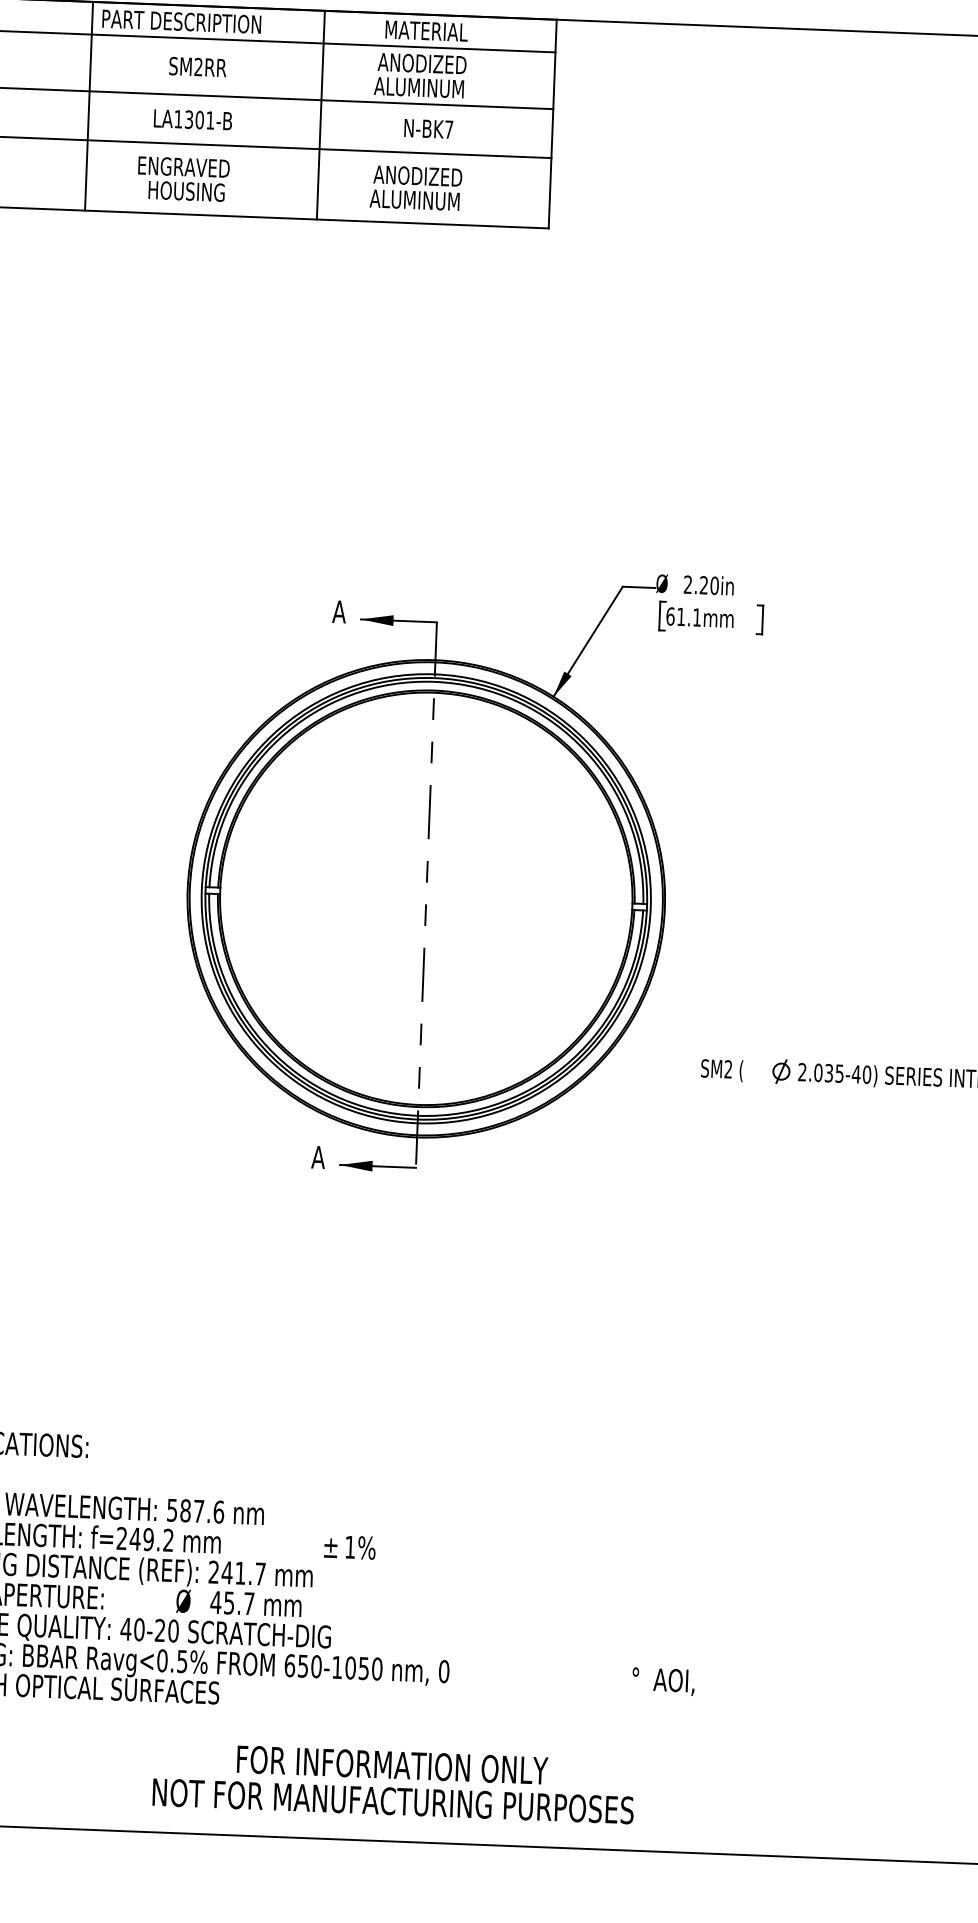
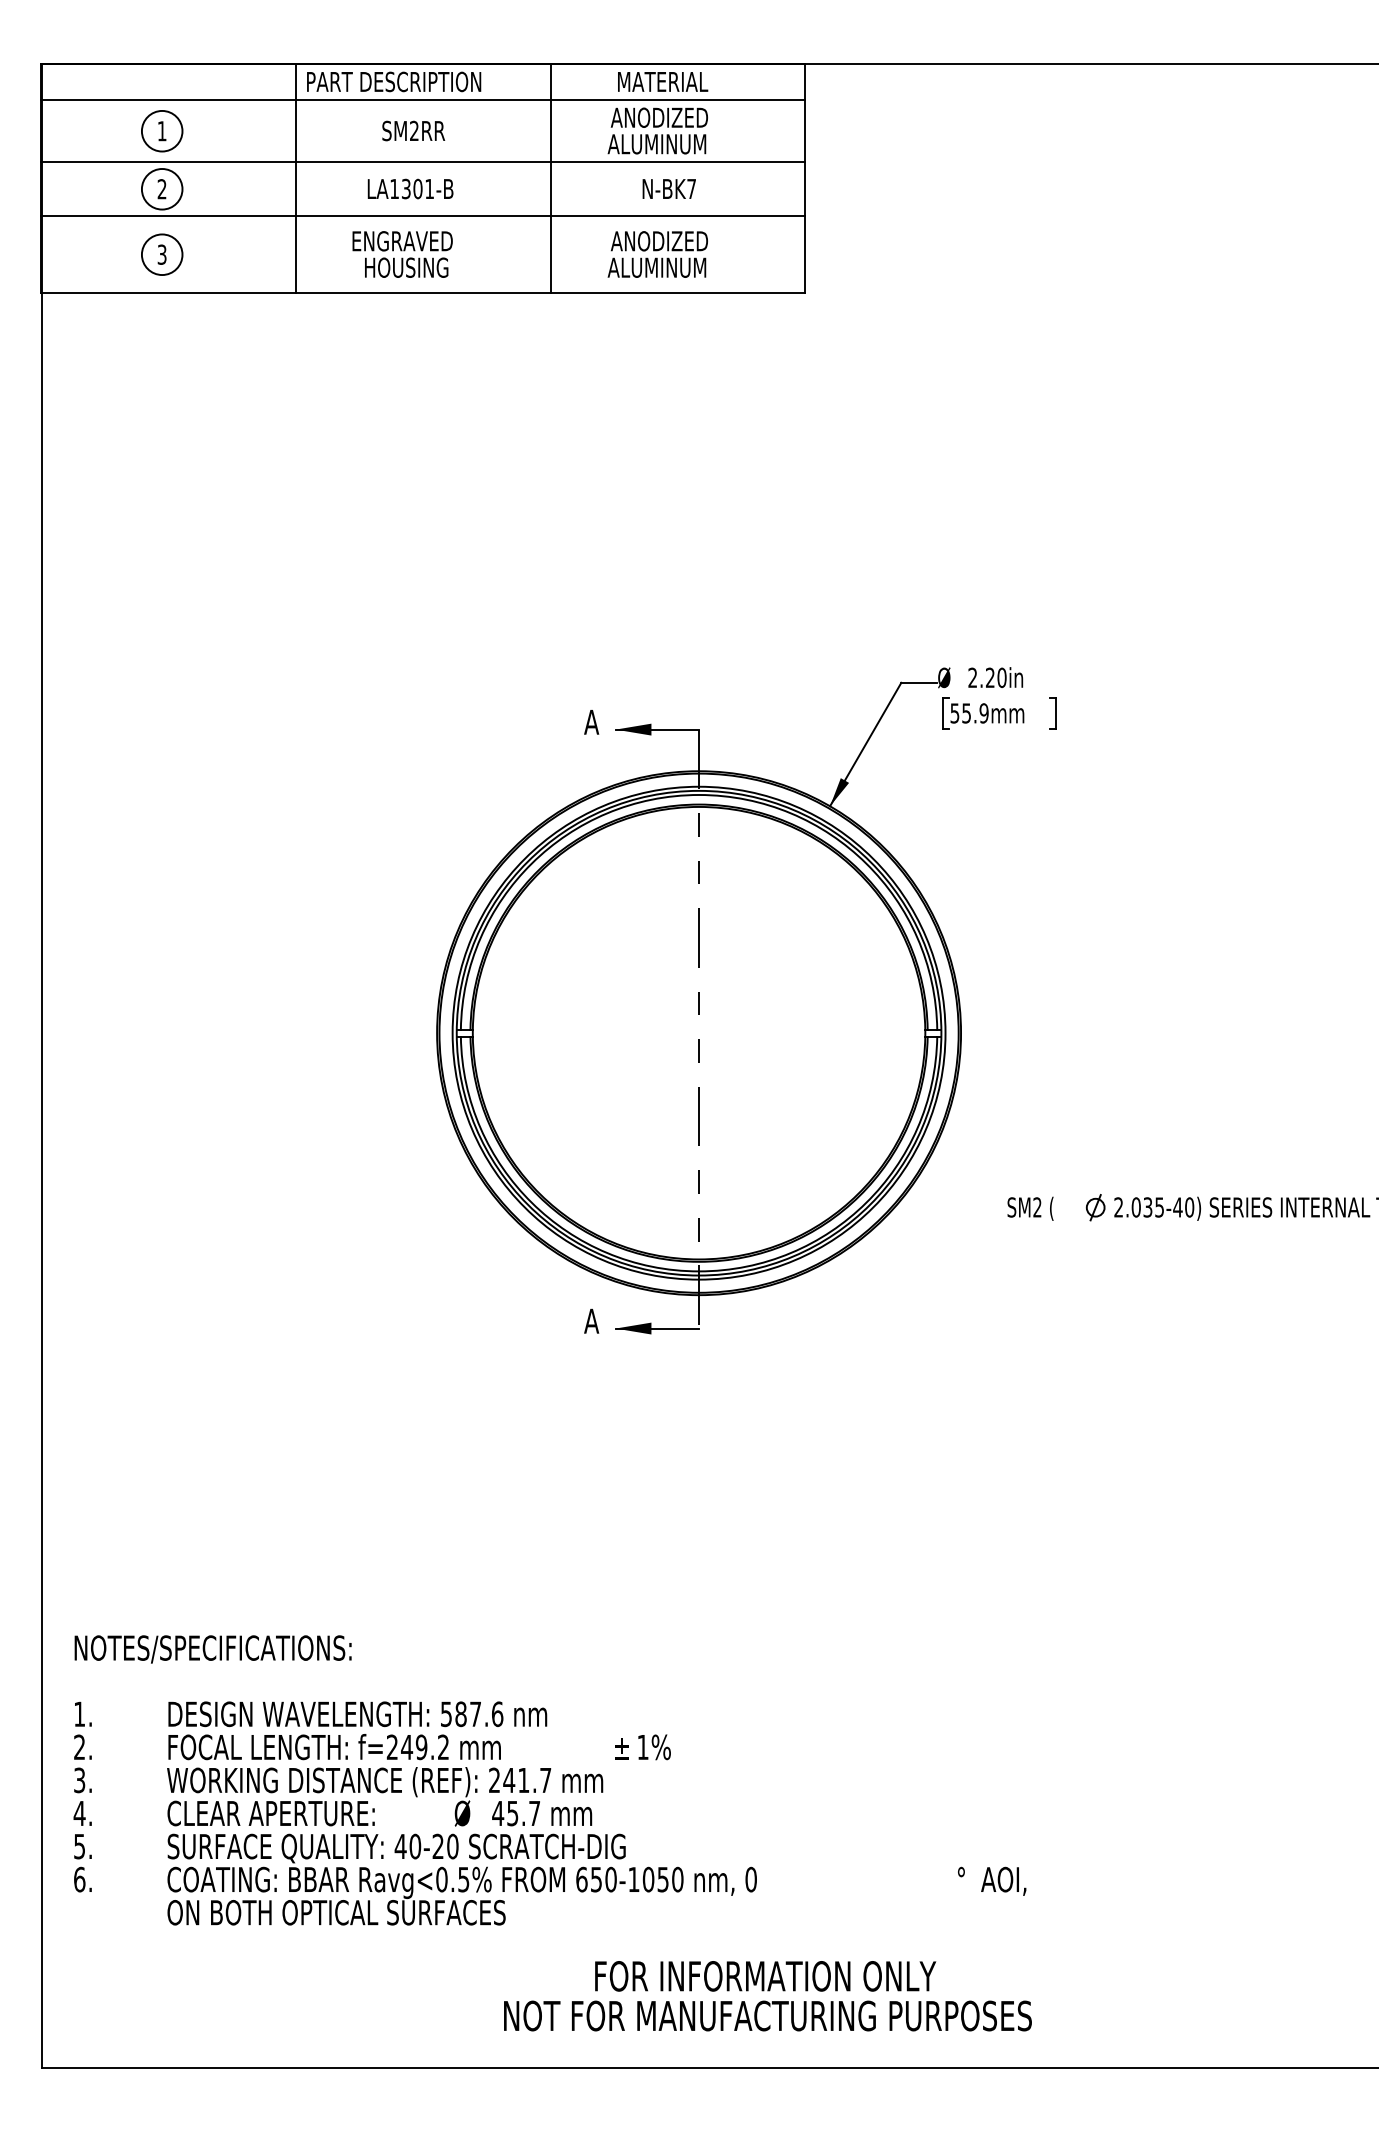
text: (683, 617) -> (969, 713), 61.1mm -> 55.9mm
text: (393, 1783) -> (767, 1996), moved

